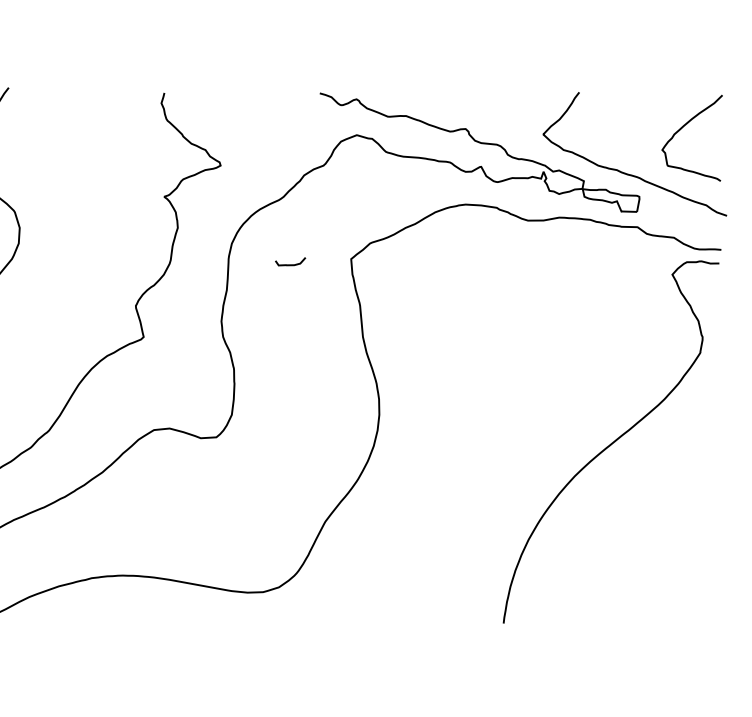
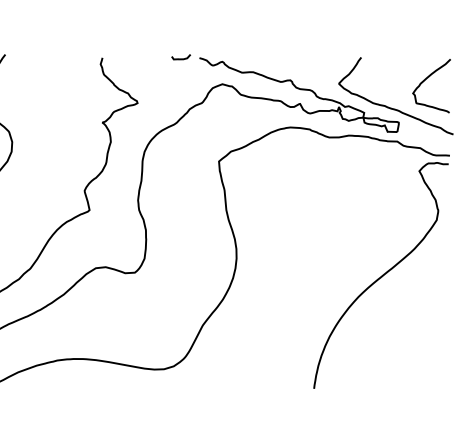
curve: (291, 263) -> (181, 58), moved

